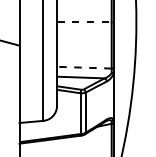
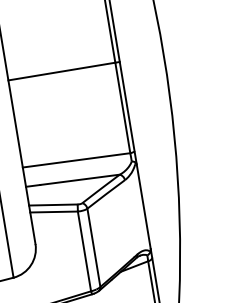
line: (85, 22) -> (64, 71), dashed -> solid
line: (83, 67) -> (74, 160), dashed -> solid

